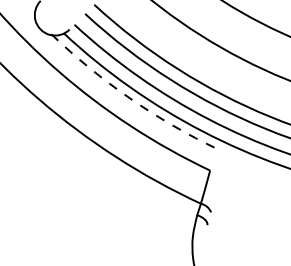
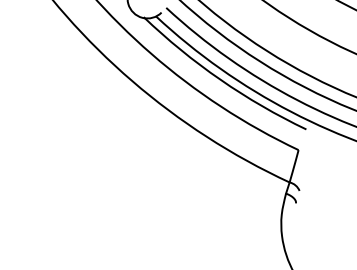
arc: (130, 98) -> (220, 79), dashed -> solid

